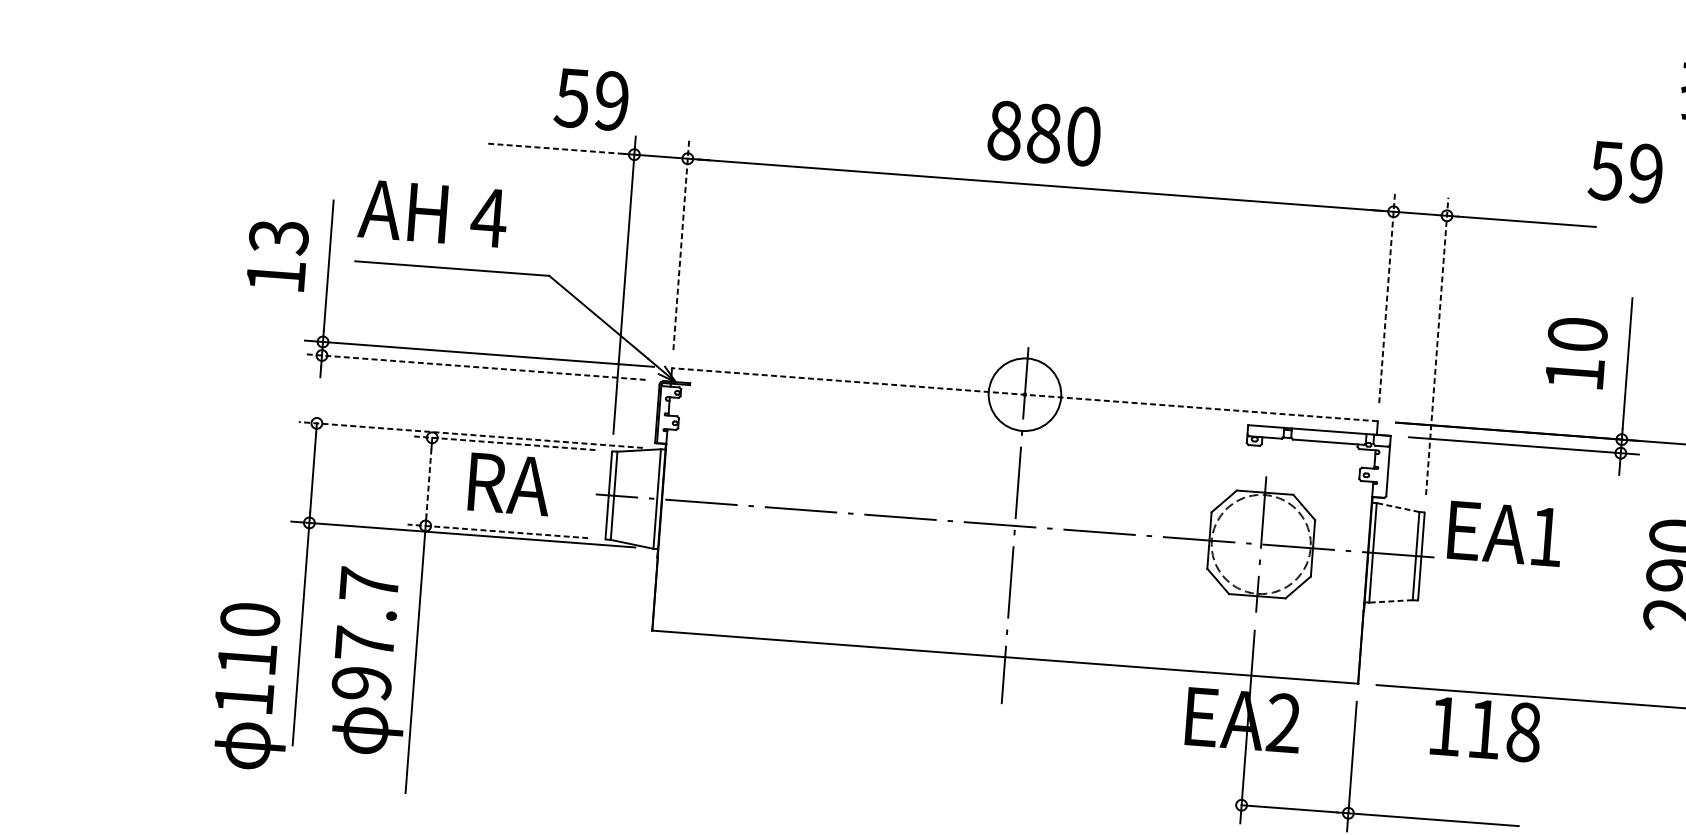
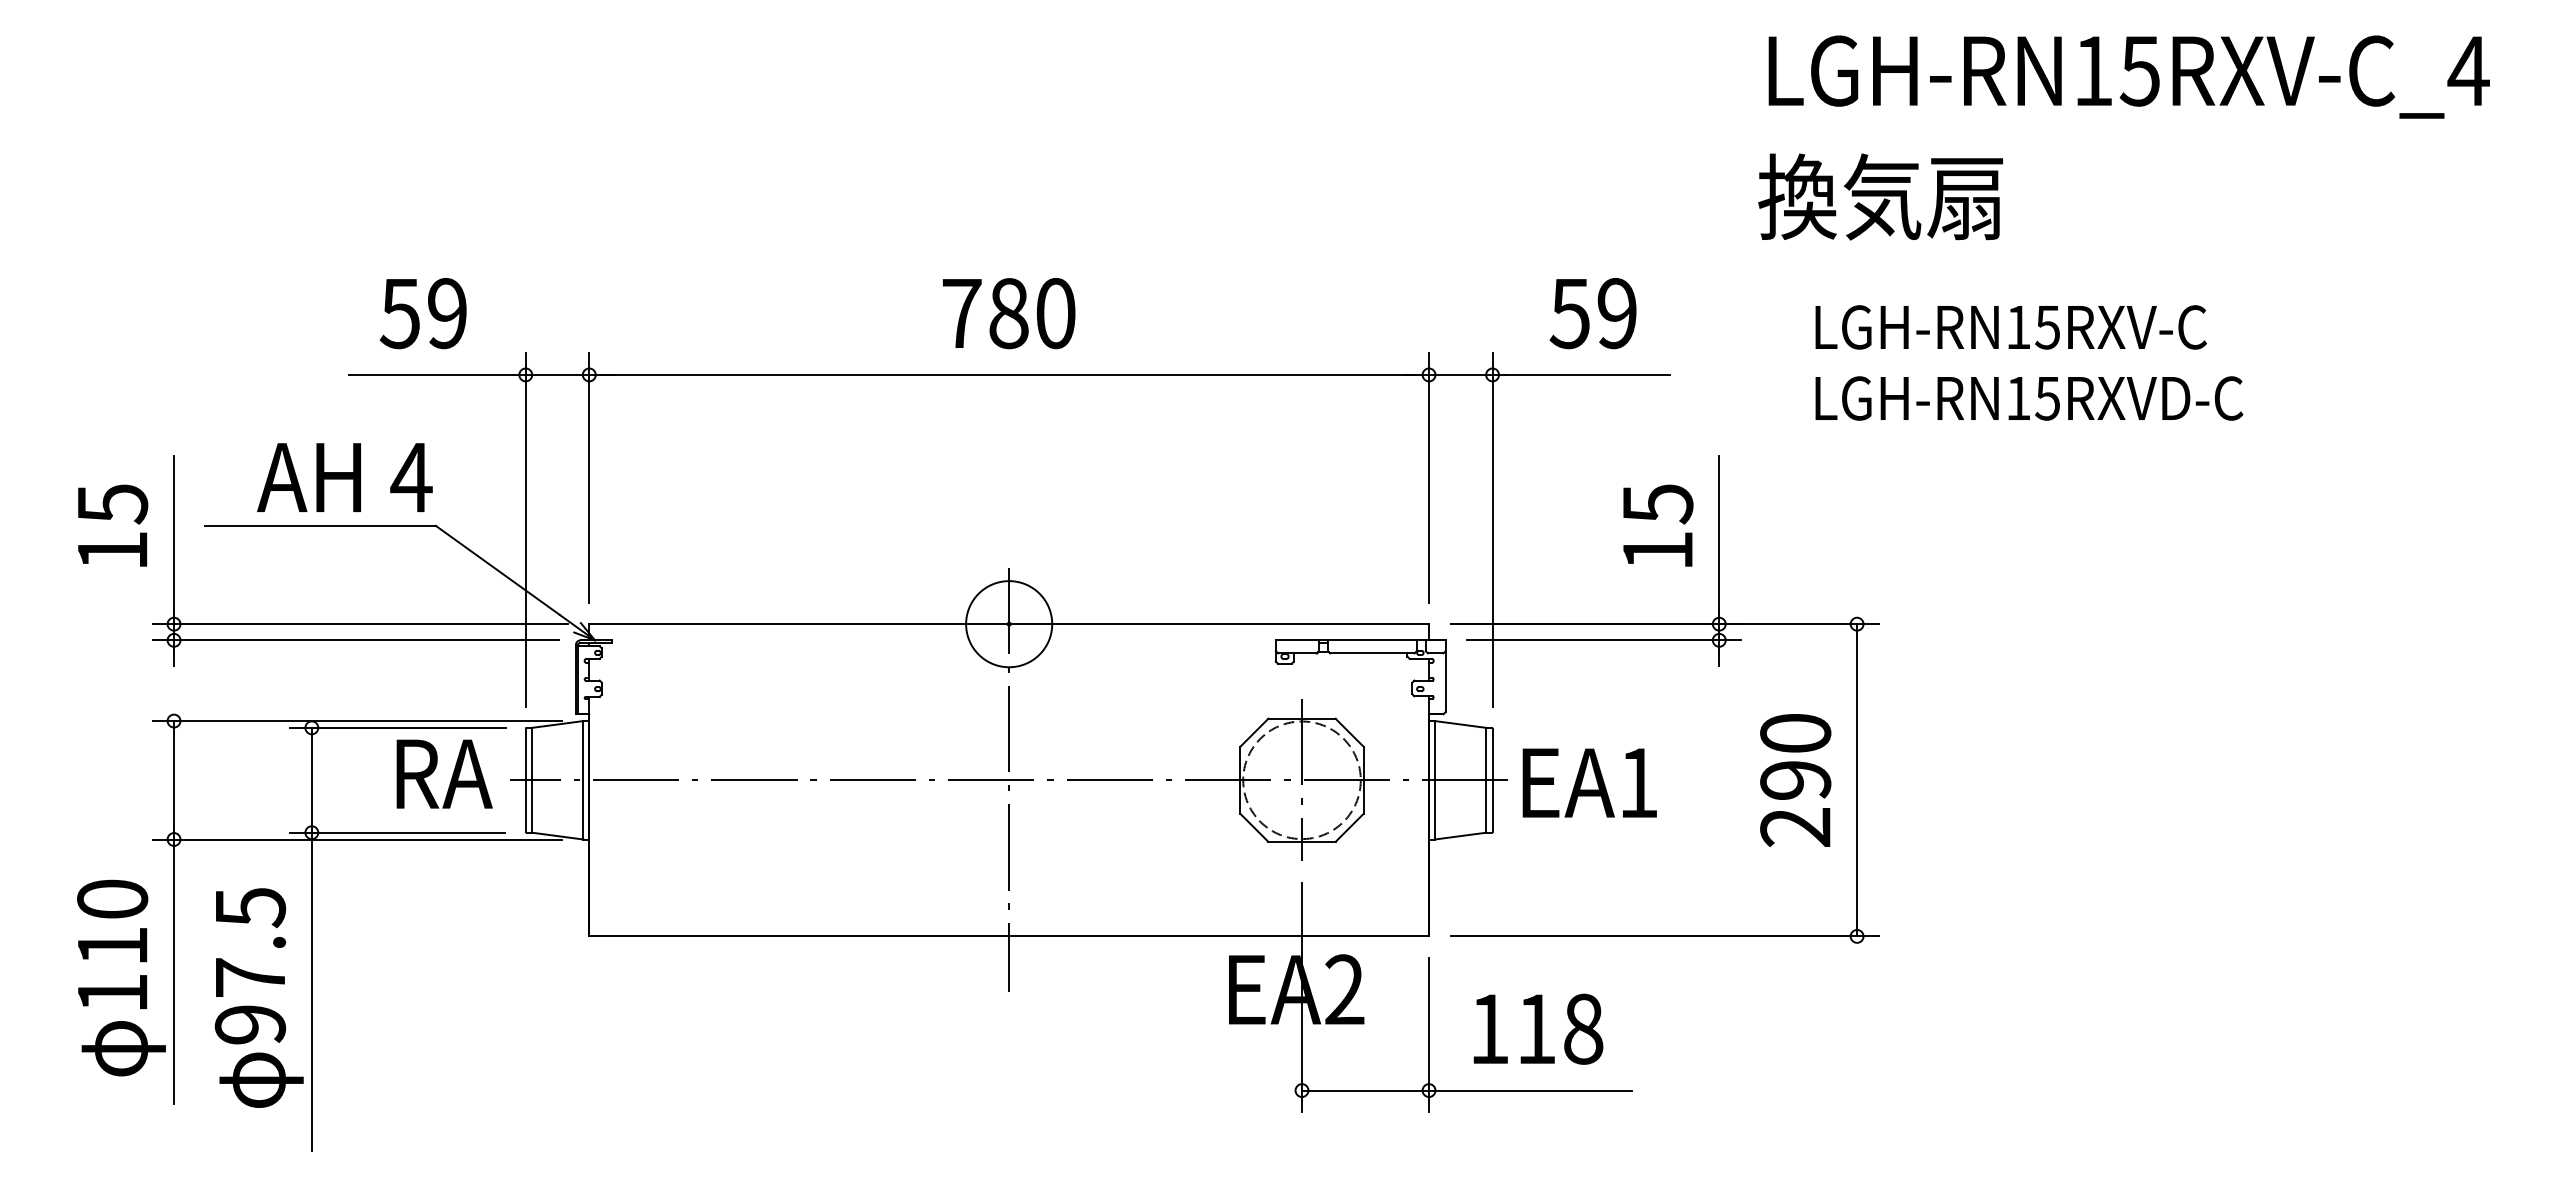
text: (590, 99) -> (422, 313), moved
text: (1004, 130) -> (961, 313), 880 -> 780
line: (554, 148) -> (430, 374), dashed -> solid
text: (1625, 172) -> (1592, 313), moved
text: (432, 213) -> (344, 477), moved
text: (278, 237) -> (112, 504), 13 -> 15
line: (681, 245) -> (589, 478), dashed -> solid
line: (1387, 298) -> (1429, 478), dashed -> solid
text: (1577, 335) -> (1657, 504), 10 -> 15
line: (1437, 346) -> (1492, 530), dashed -> solid
line: (474, 367) -> (355, 640), dashed -> solid
line: (1025, 395) -> (1009, 624), dashed -> solid
line: (471, 435) -> (357, 721), dashed -> solid
line: (505, 442) -> (398, 727), dashed -> solid
line: (428, 482) -> (311, 780), dashed -> solid
text: (509, 483) -> (444, 773), moved
line: (1397, 507) -> (1460, 724), dashed -> solid
line: (497, 531) -> (397, 832), dashed -> solid
text: (1505, 533) -> (1589, 782), moved
text: (370, 584) -> (251, 907), 97.7 -> 97.5
line: (1390, 601) -> (1460, 836), dashed -> solid
text: (252, 686) -> (121, 977), moved
text: (1486, 728) -> (1538, 1028), moved

